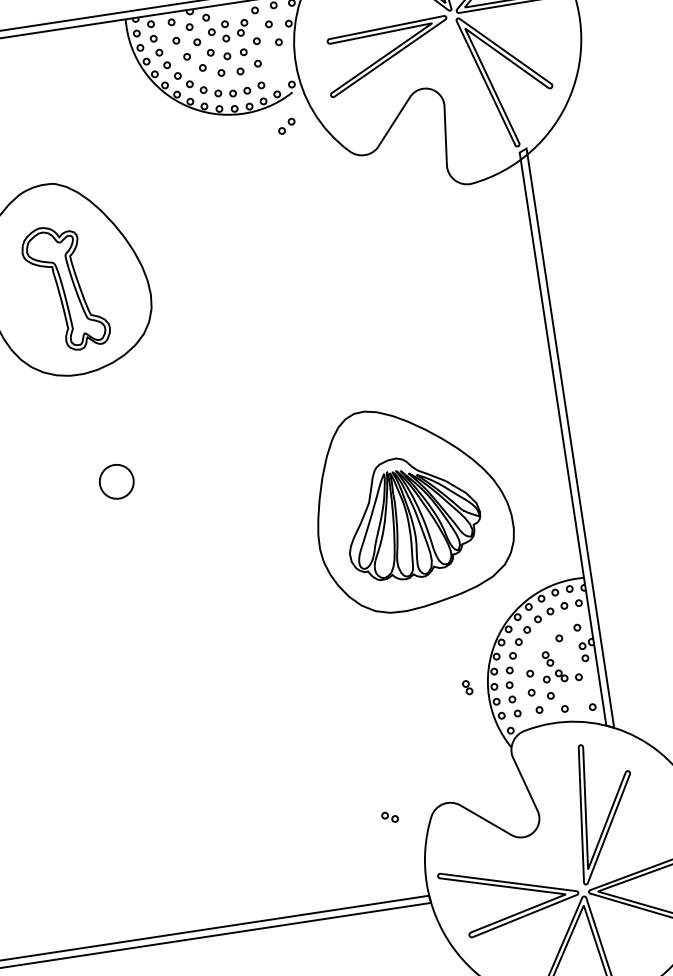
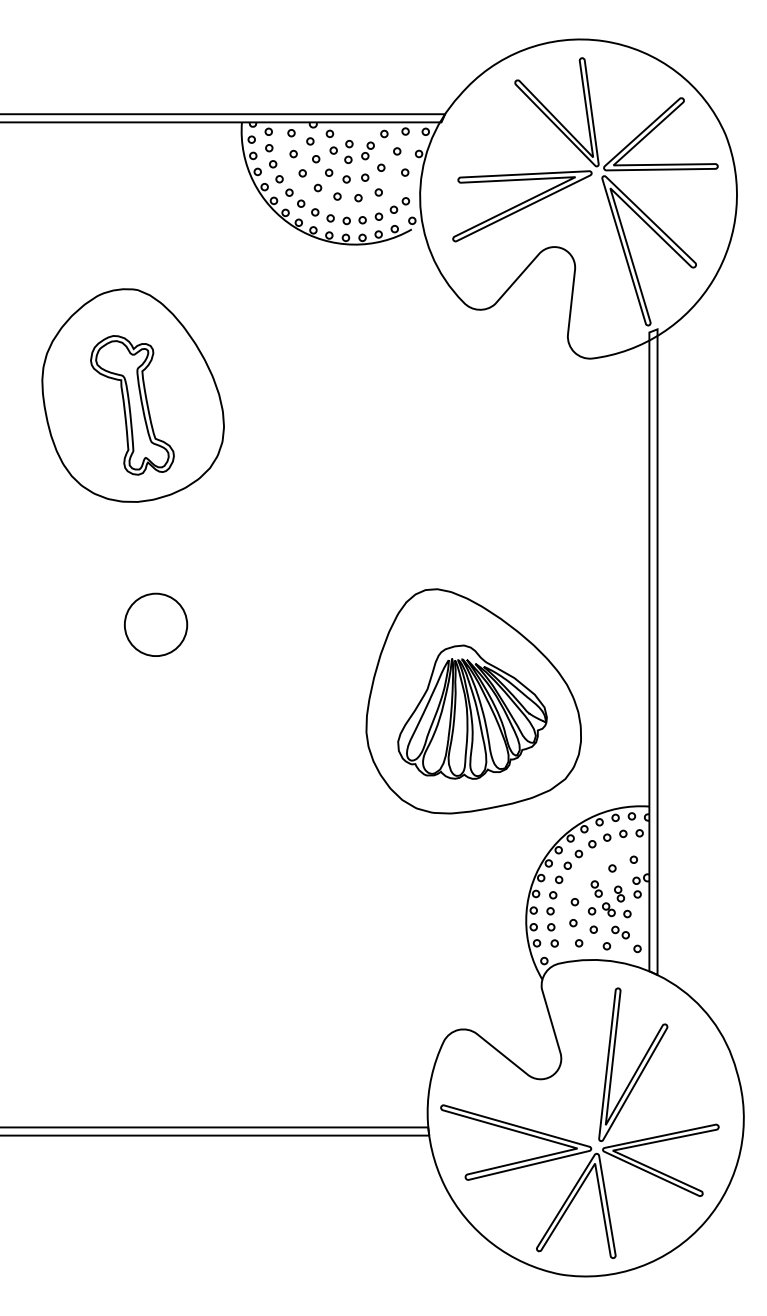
part: (286, 126) -> (399, 205), moved
circle: (116, 481) -> (155, 624), size x1.67
part: (467, 687) -> (619, 893), moved
part: (390, 817) -> (620, 932), moved

